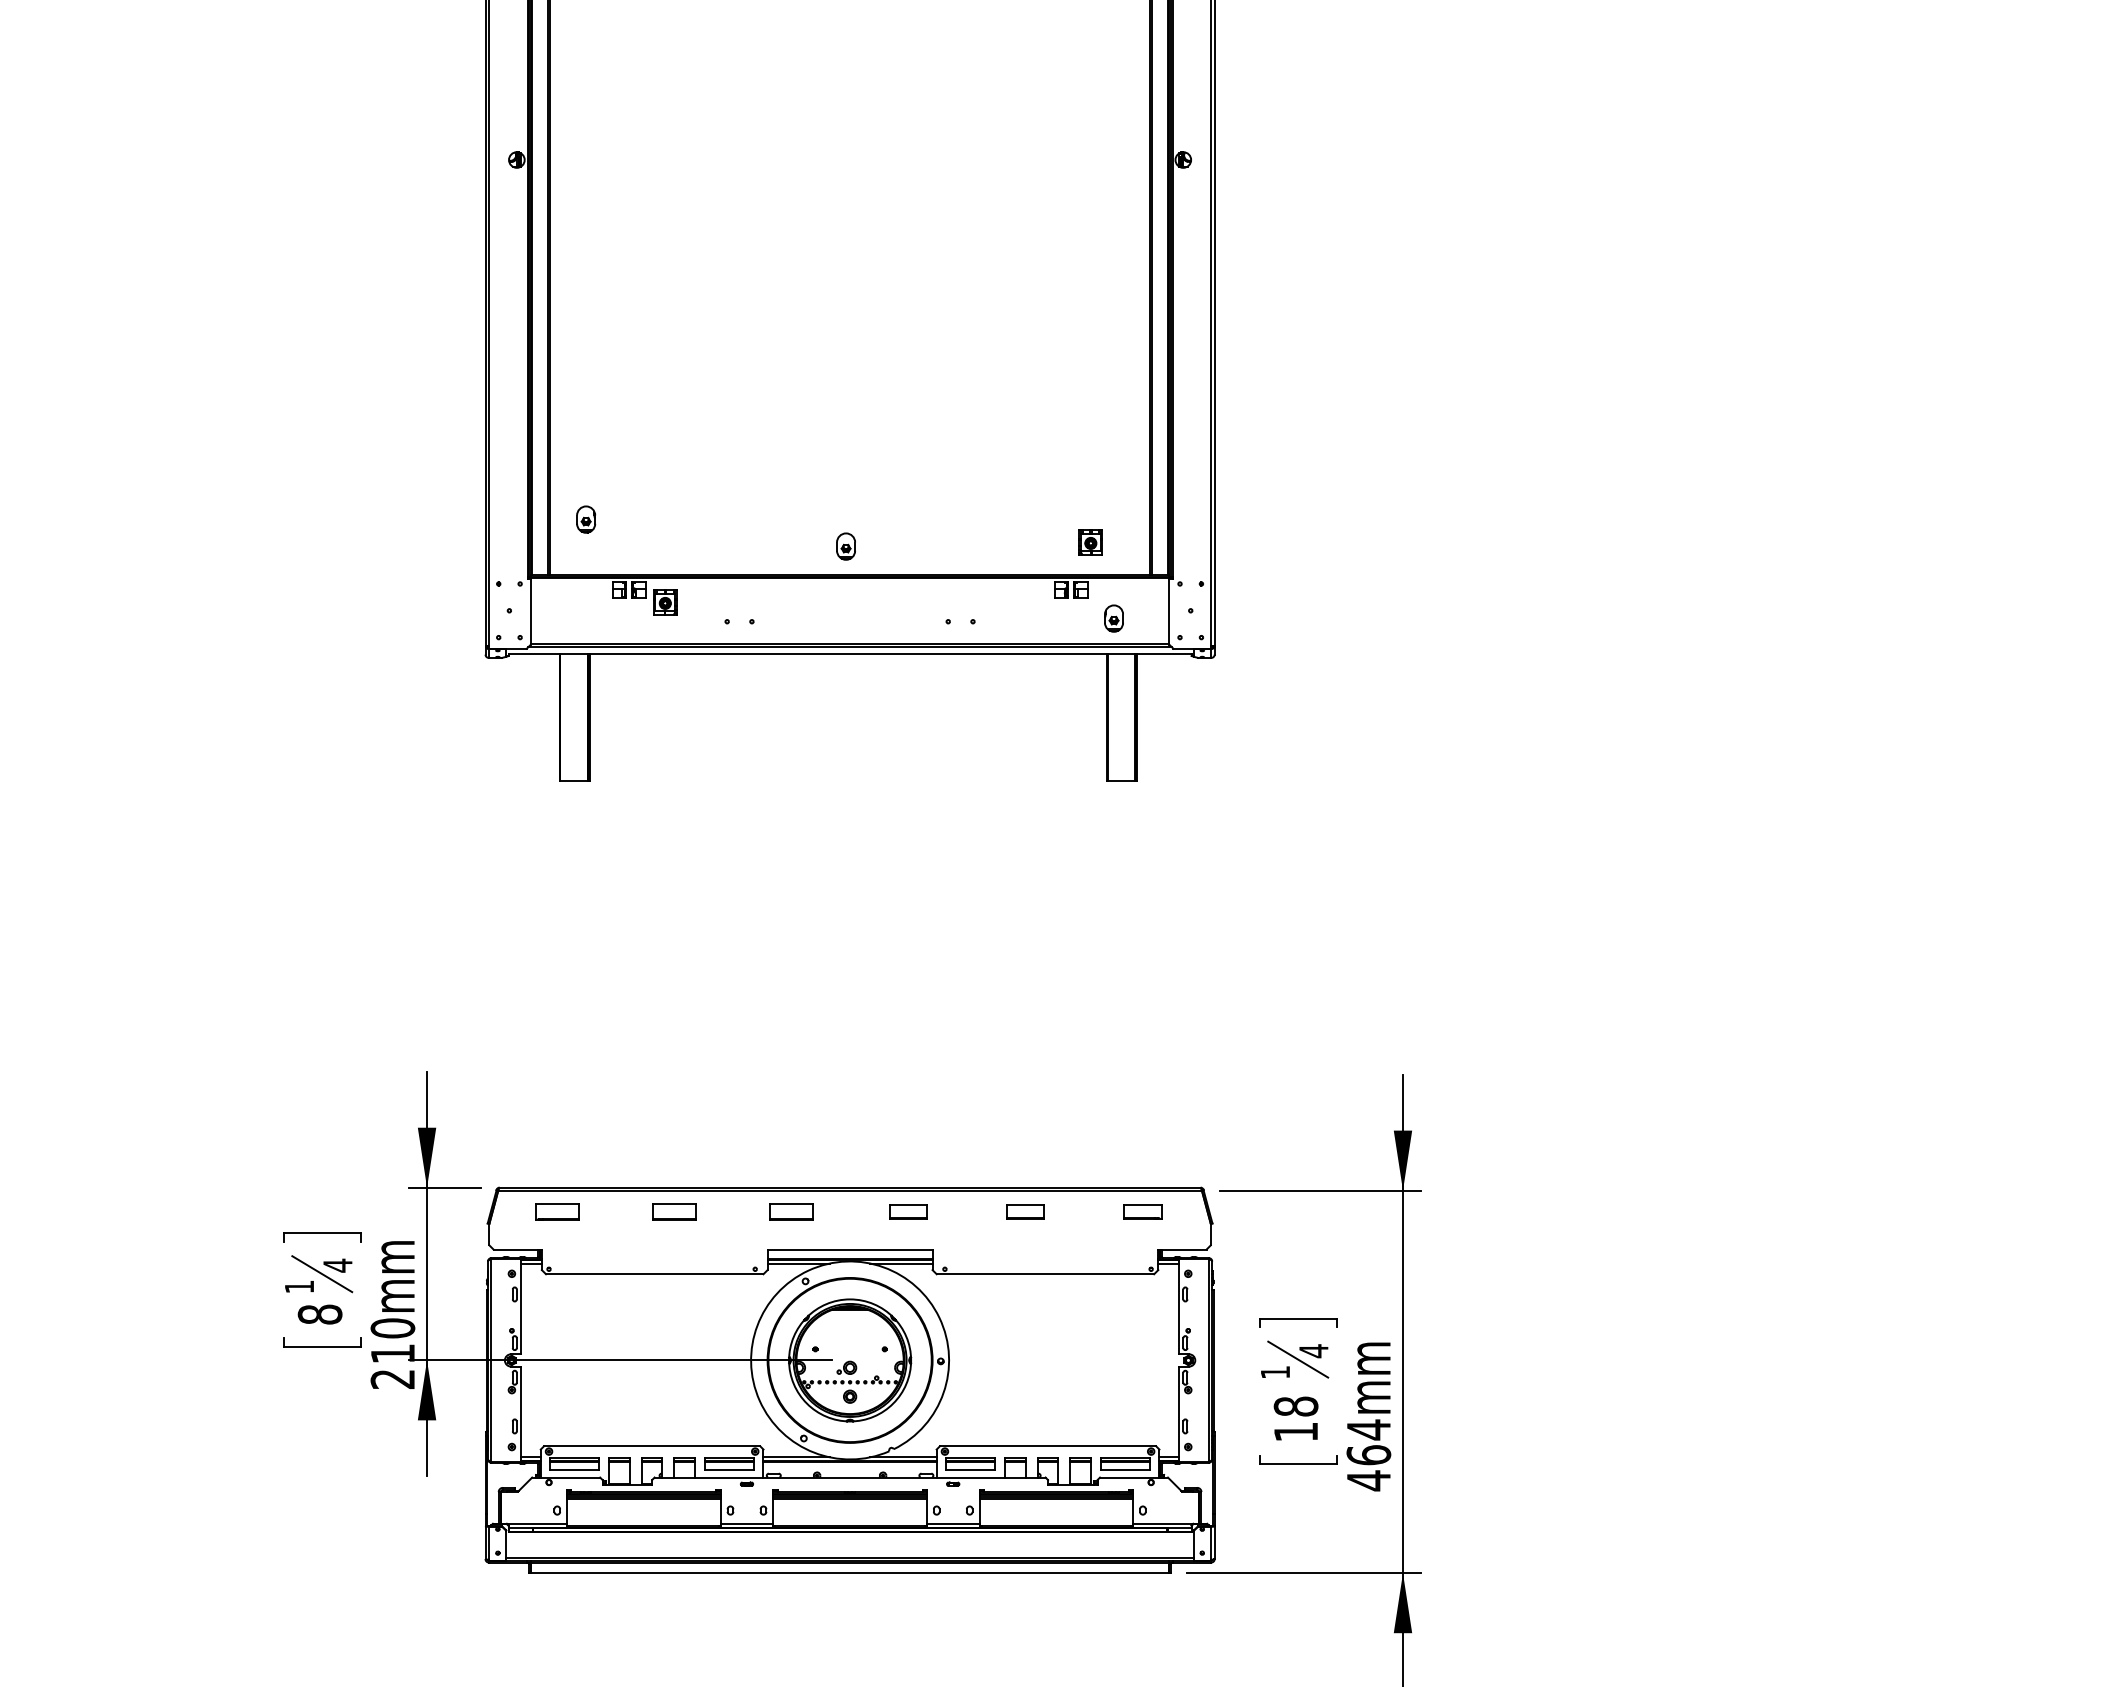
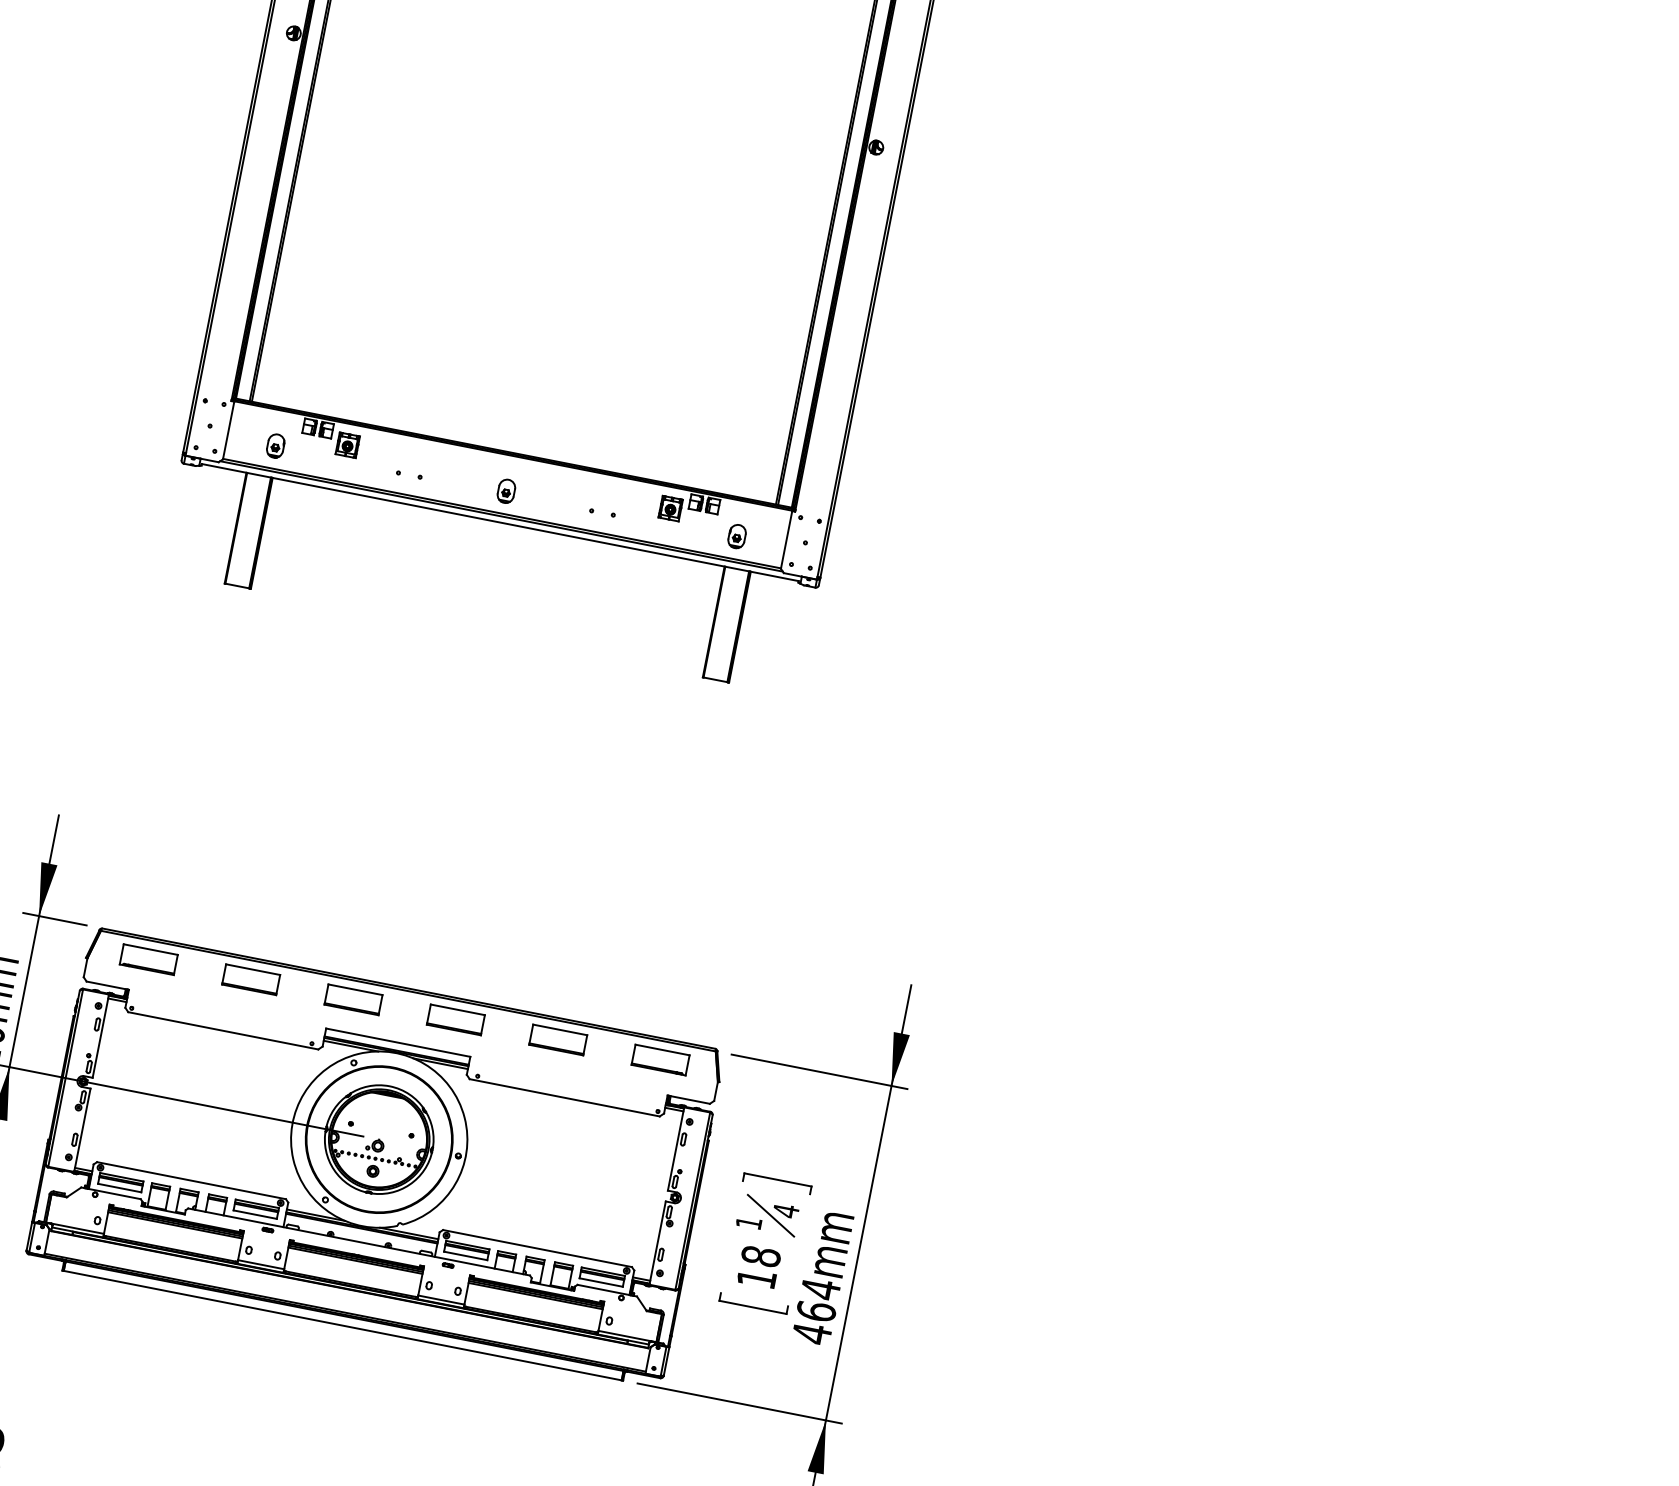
part: (586, 519) -> (276, 446), moved
part: (1090, 542) -> (670, 508), moved
part: (845, 546) -> (505, 491), moved
part: (556, 1211) -> (148, 959), size x1.43
part: (673, 1211) -> (250, 979), size x1.43
part: (791, 1211) -> (353, 999), size x1.43
part: (908, 1211) -> (455, 1019), size x1.67
part: (1025, 1211) -> (558, 1039), size x1.67
part: (1142, 1211) -> (660, 1059), size x1.67

